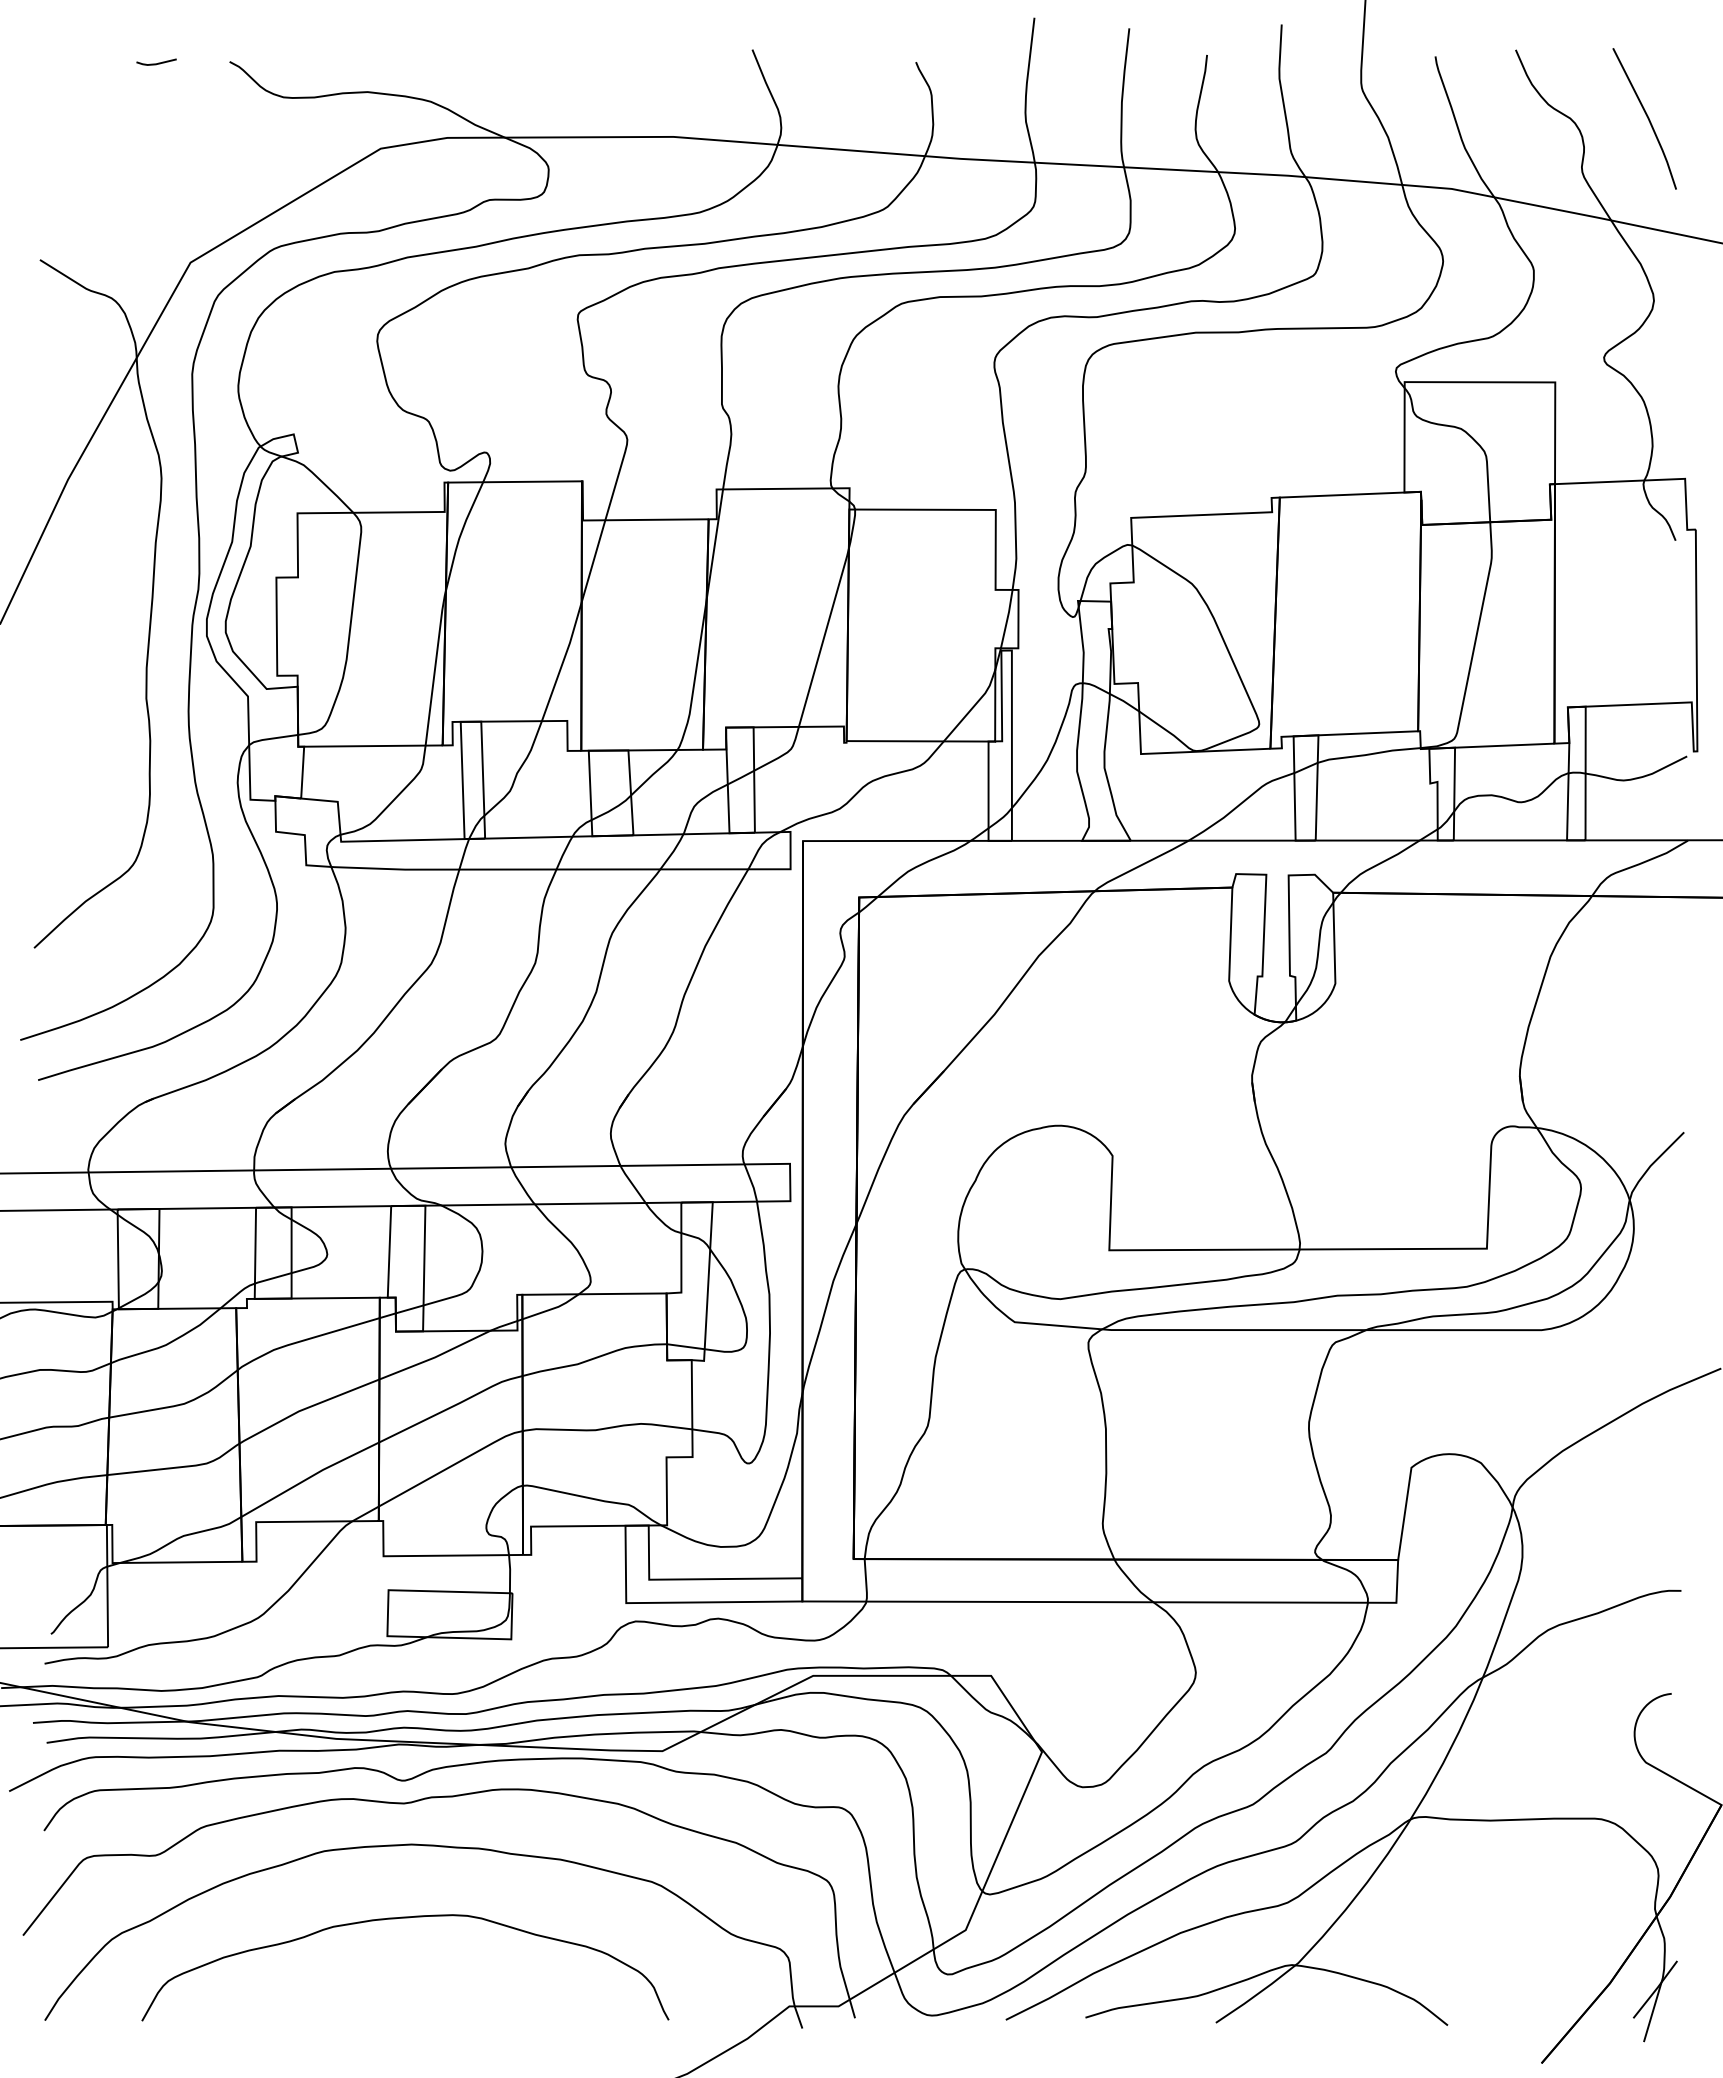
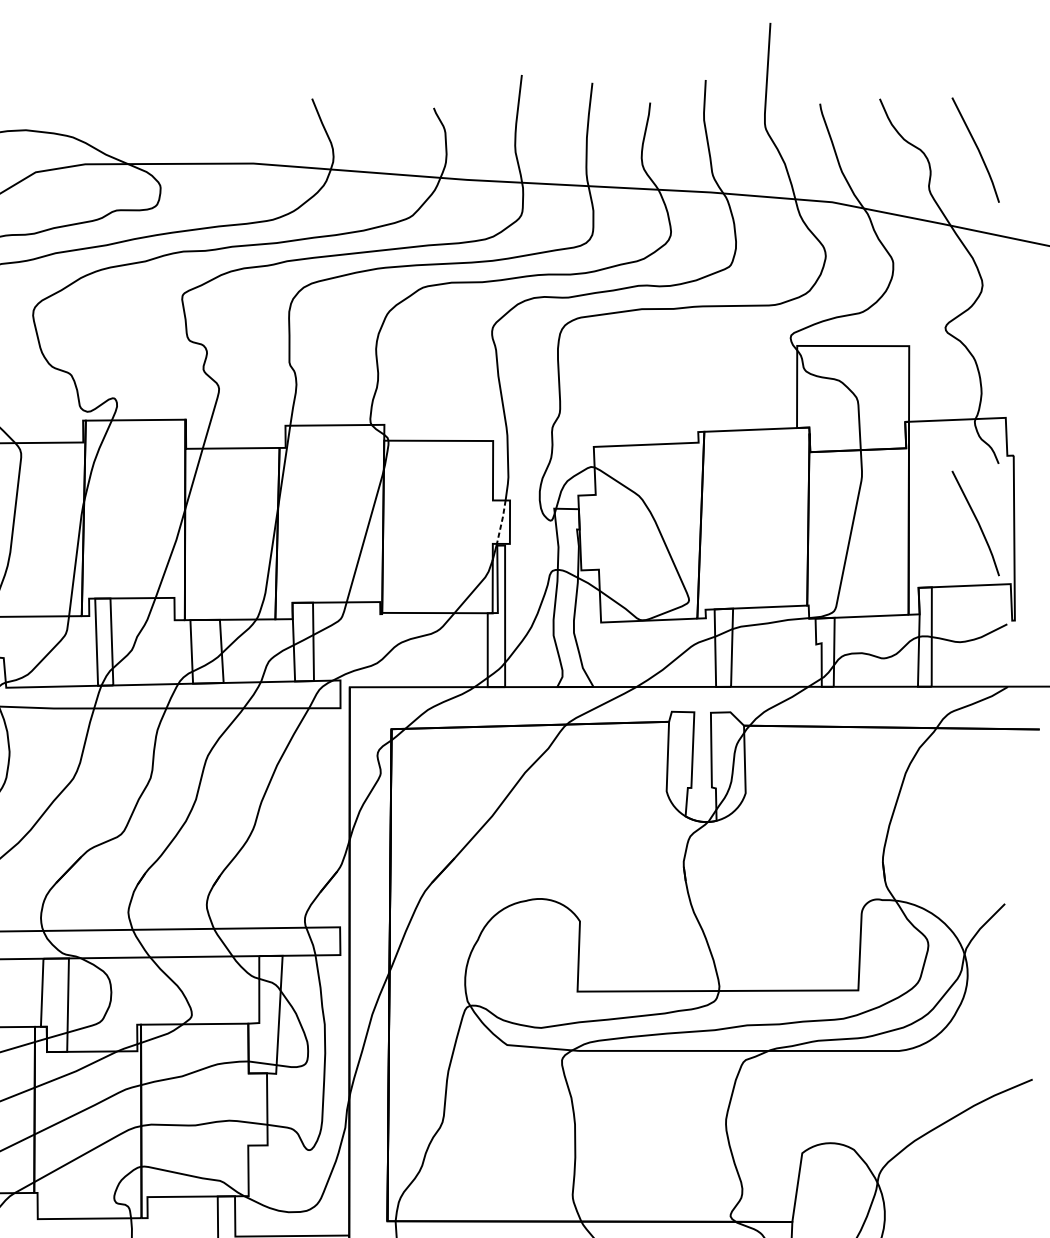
line: (1007, 618) -> (501, 521), solid -> dashed
line: (1646, 618) -> (977, 521), added

